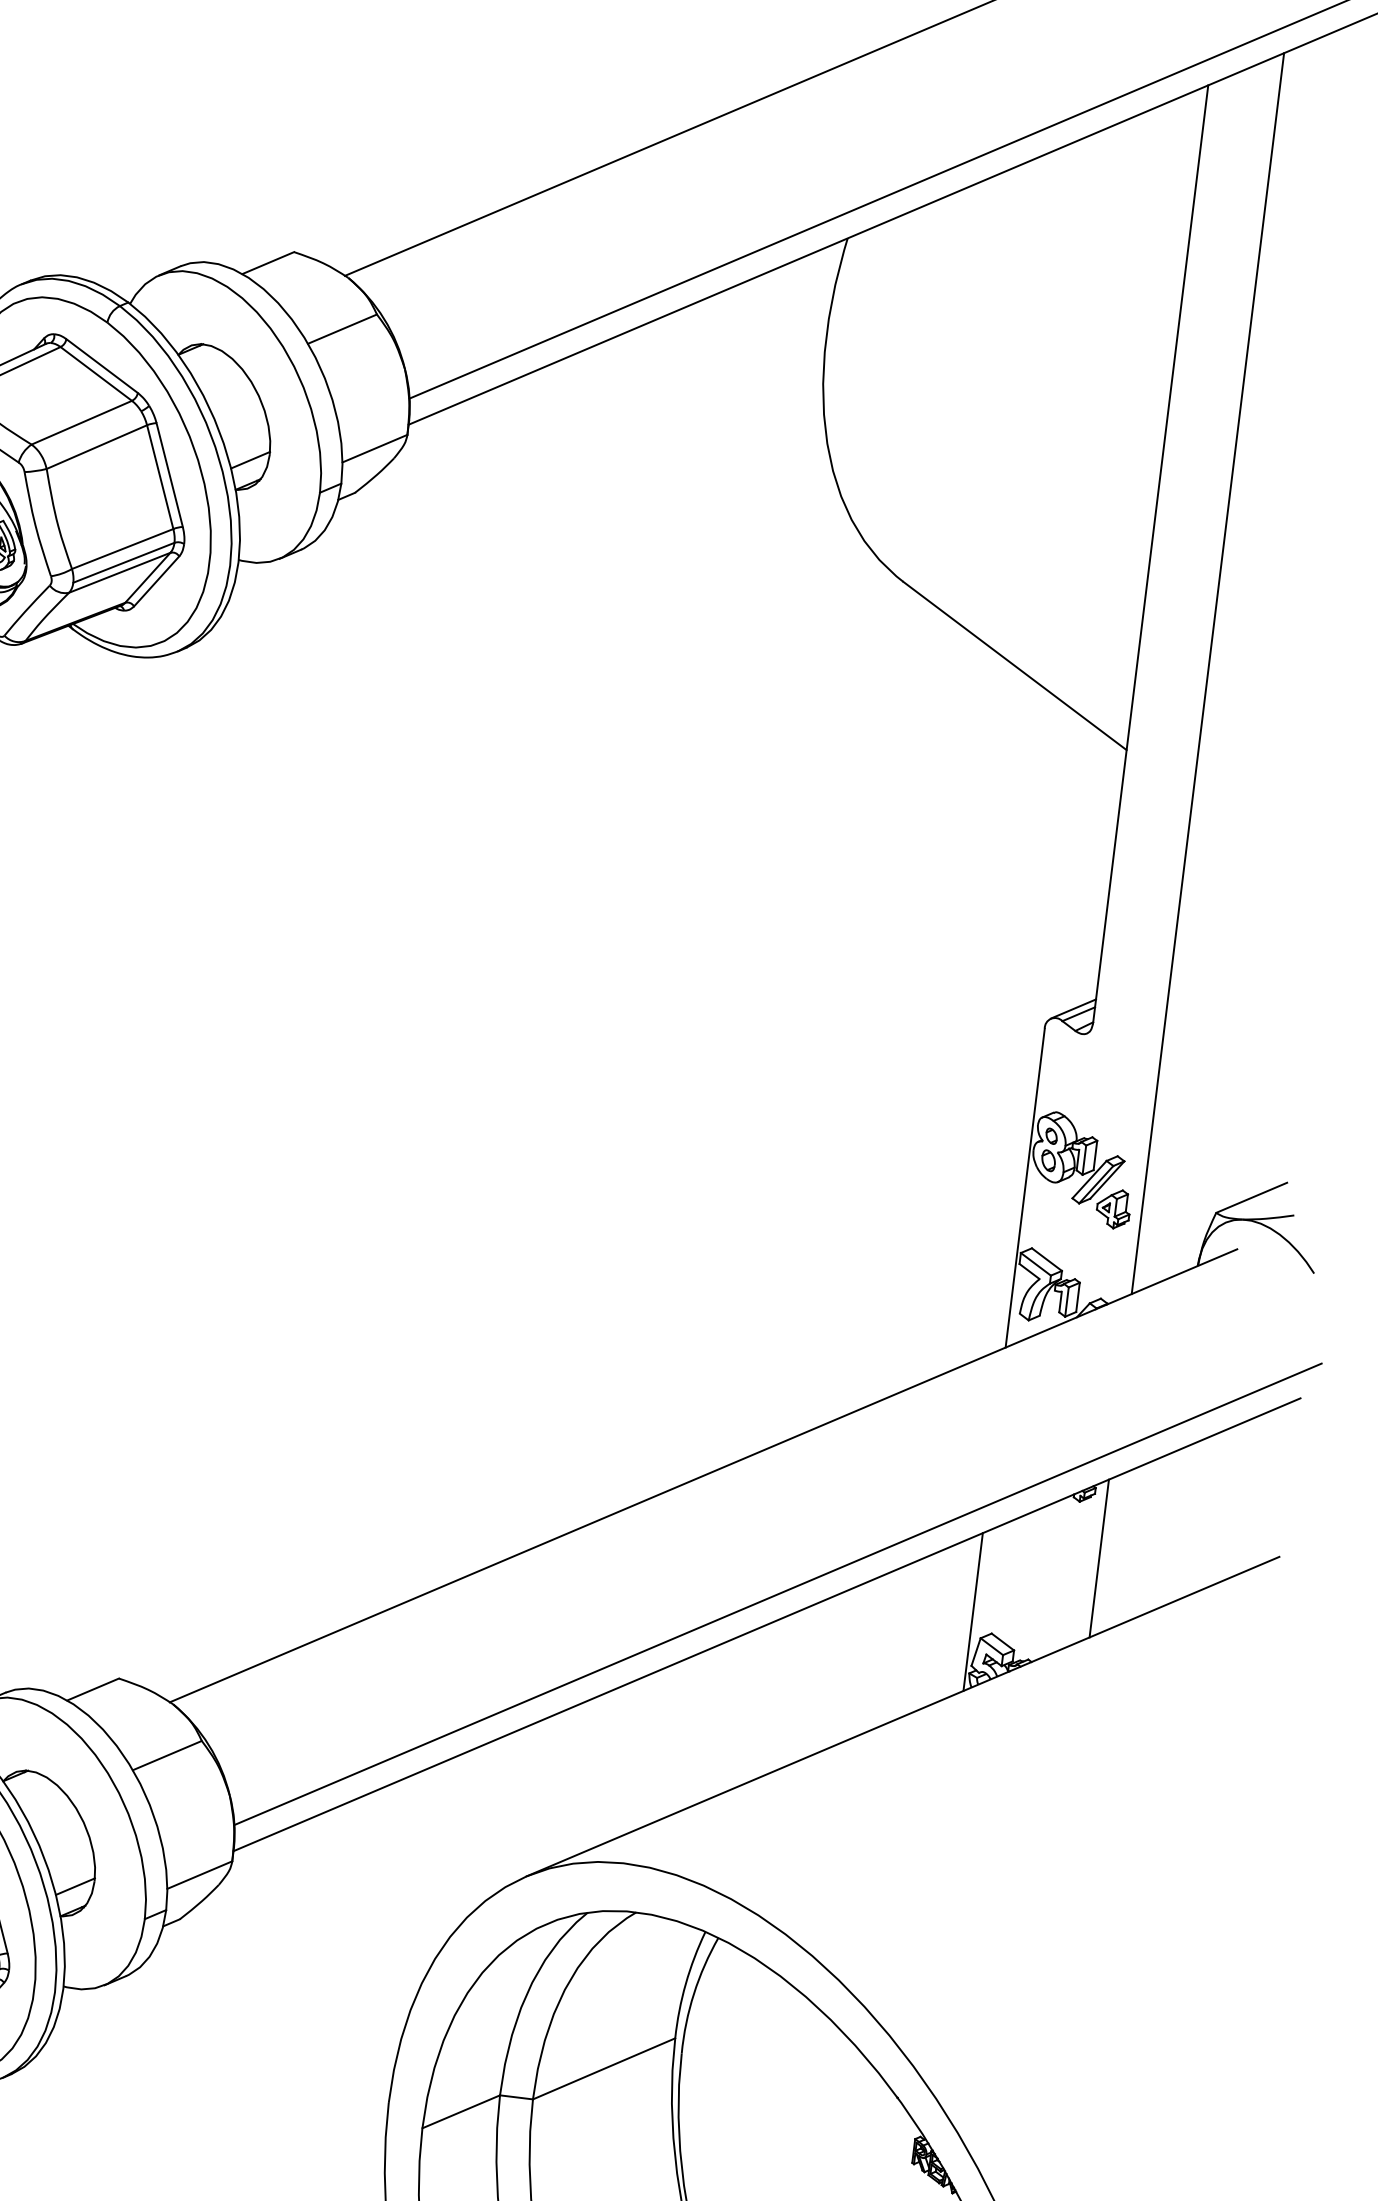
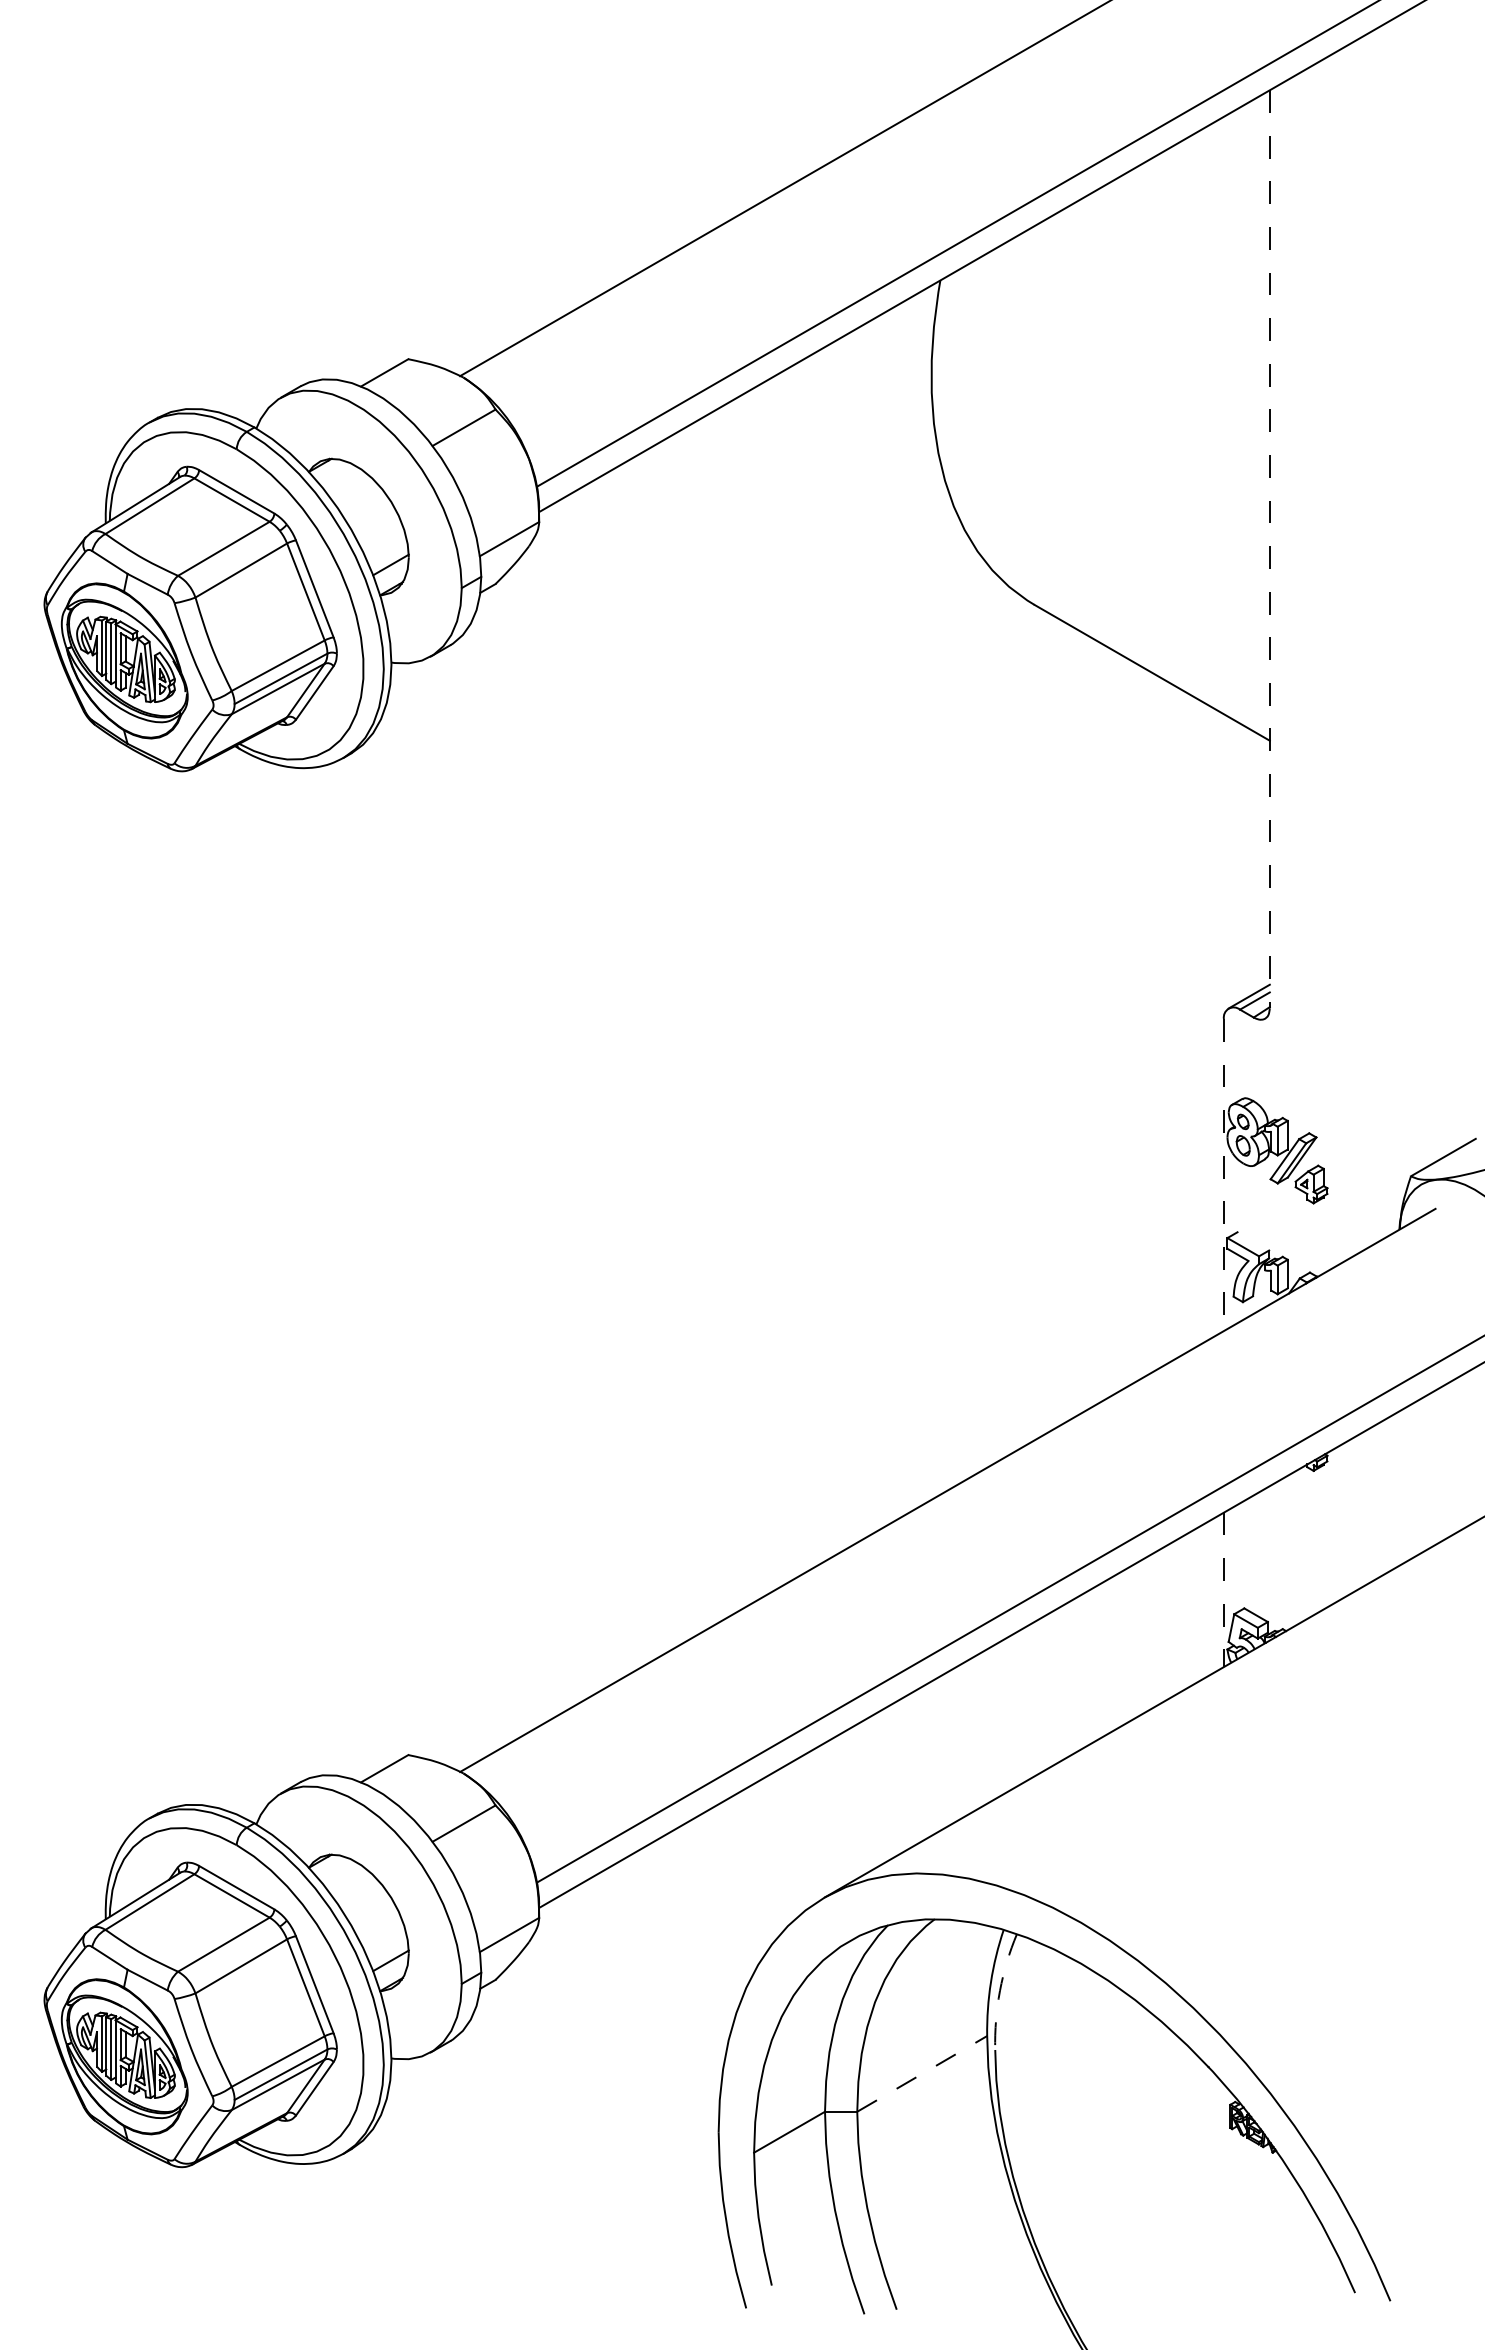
line: (1150, 554) -> (1269, 549), solid -> dashed
line: (1208, 673) -> (1339, 657), removed
line: (1024, 1188) -> (1223, 1175), solid -> dashed
line: (1047, 1259) -> (1253, 1241), removed
line: (1099, 1558) -> (1339, 1523), removed
line: (972, 1612) -> (1223, 1590), solid -> dashed
arc: (693, 1993) -> (999, 1990), solid -> dashed
line: (604, 2068) -> (922, 2073), solid -> dashed

